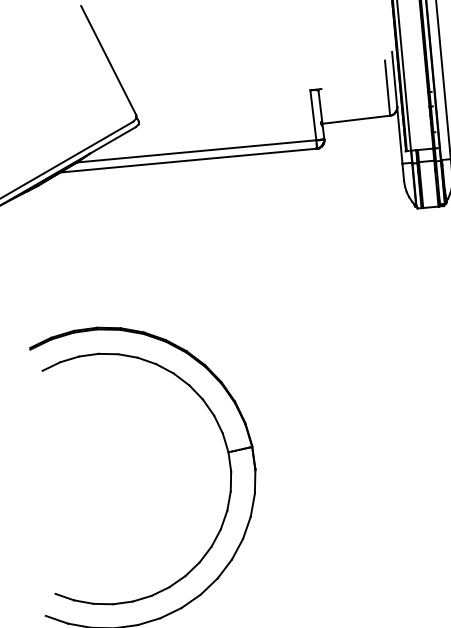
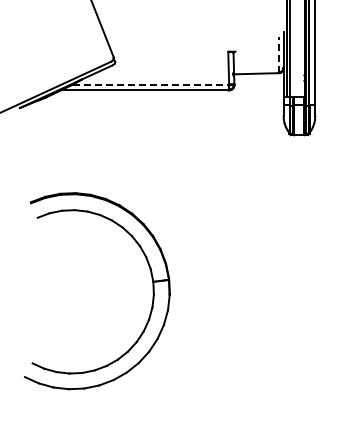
line: (387, 87) -> (278, 54), solid -> dashed
line: (197, 151) -> (151, 84), solid -> dashed

